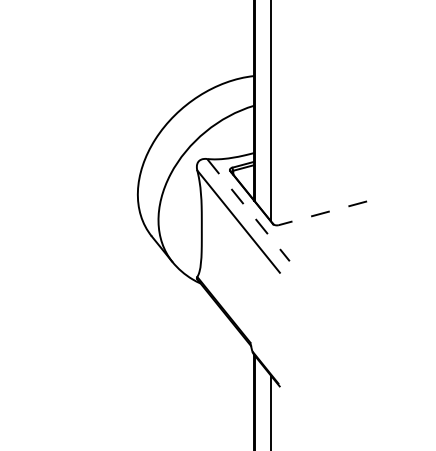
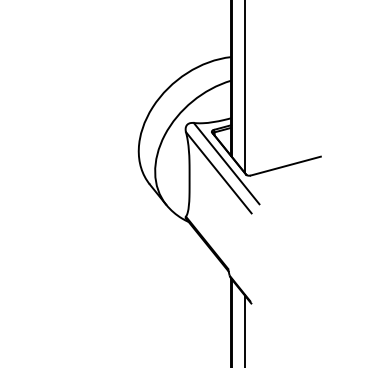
line: (248, 211) -> (226, 164), dashed -> solid
line: (322, 213) -> (285, 166), dashed -> solid

